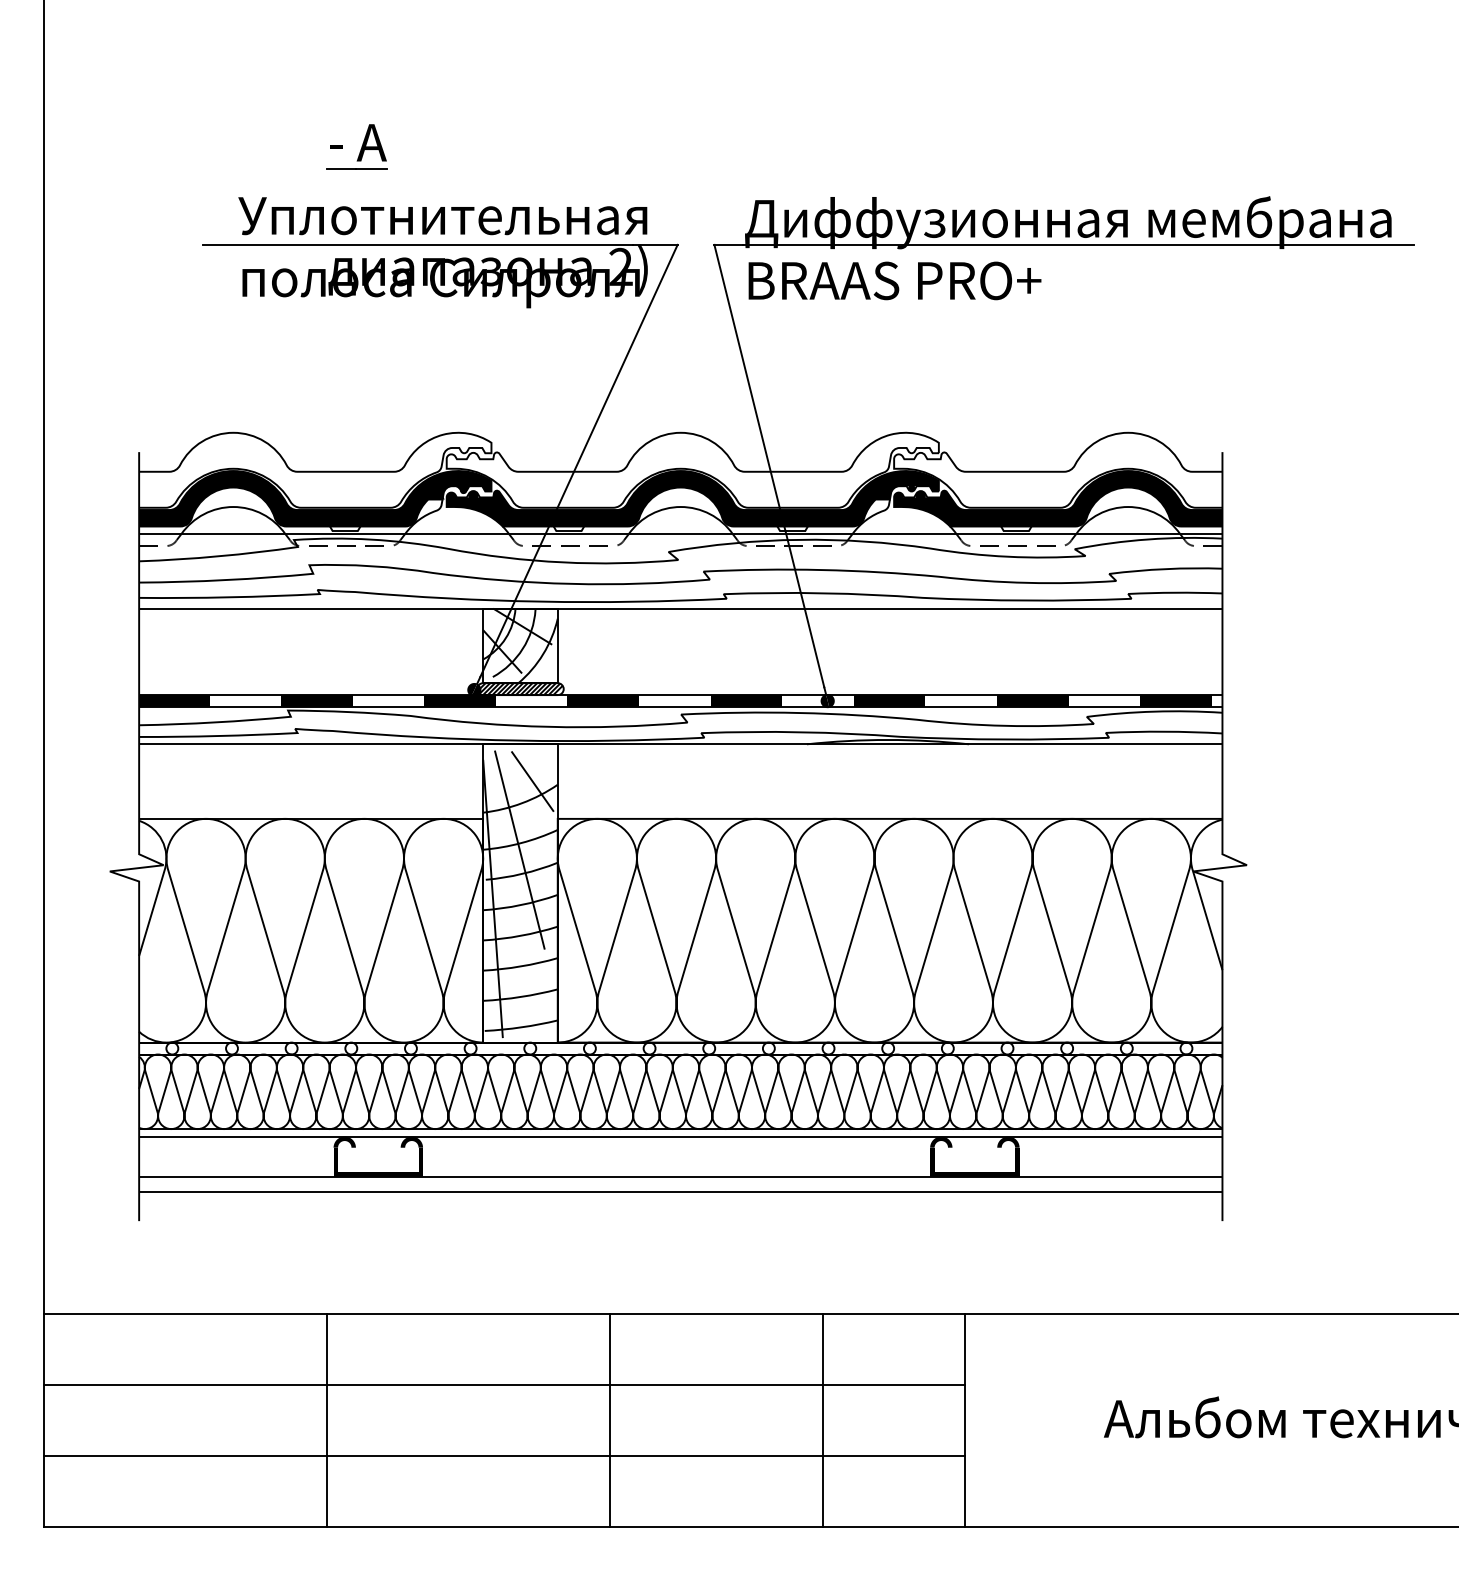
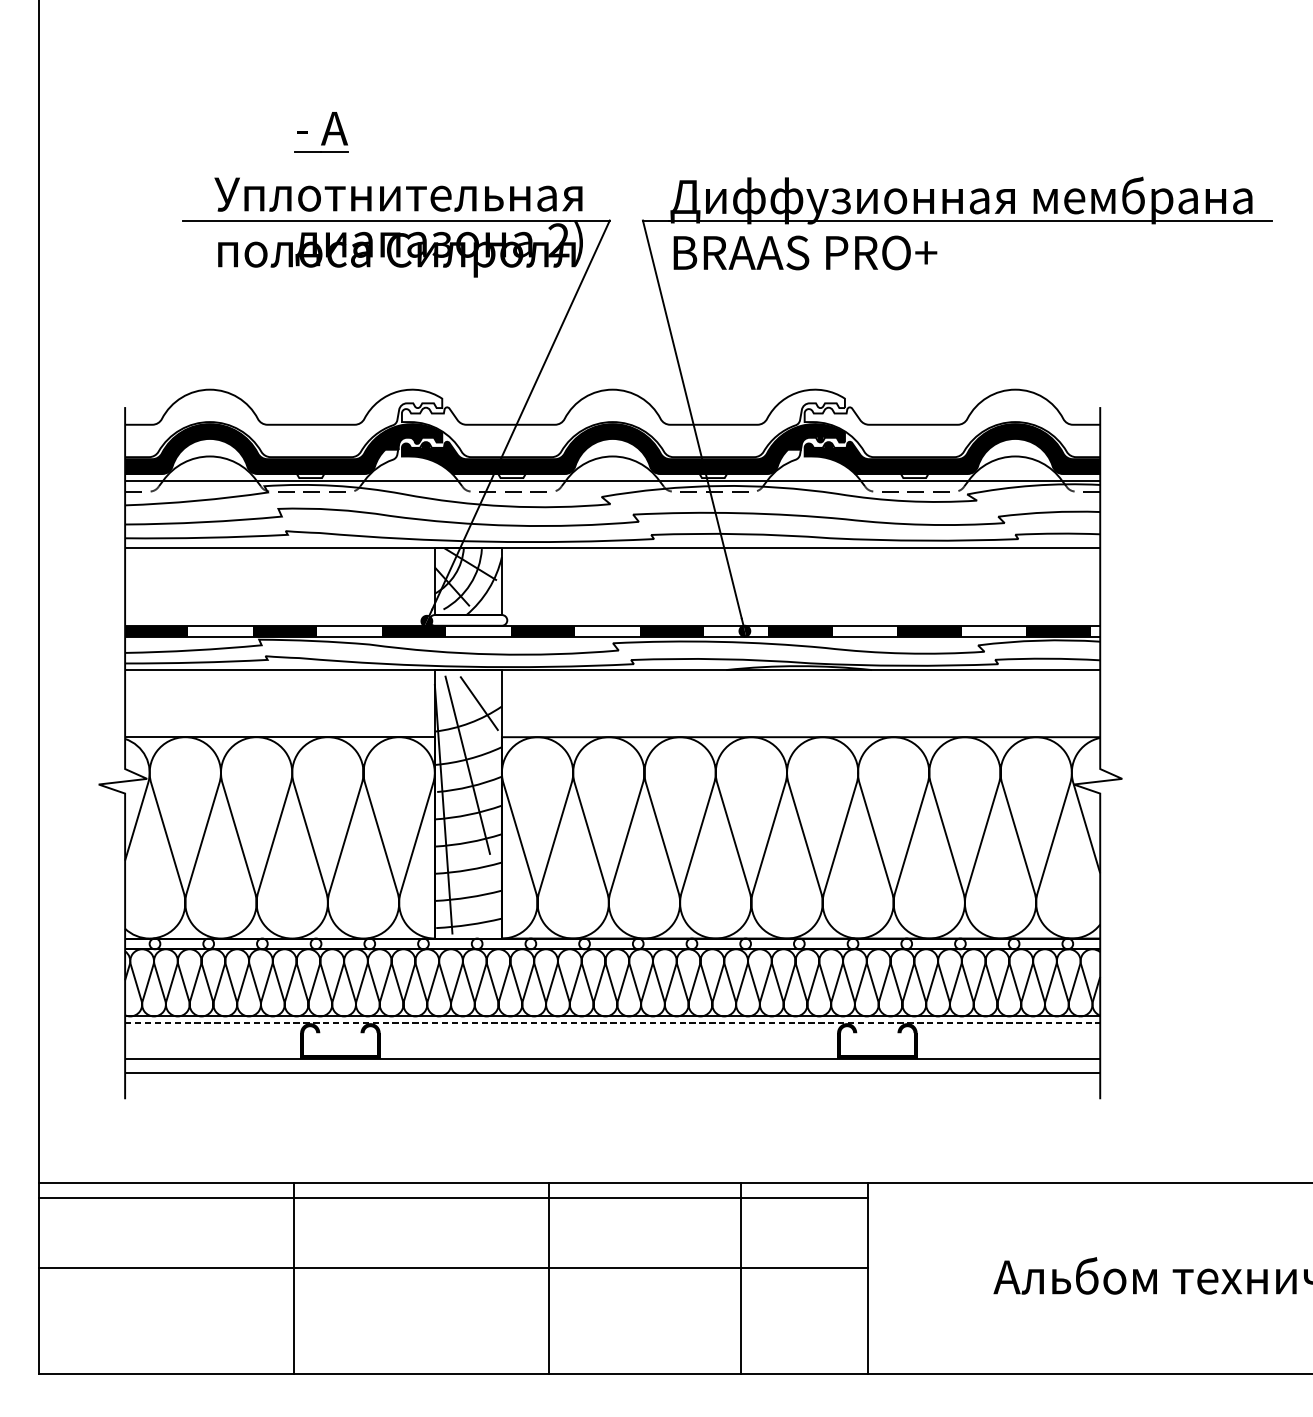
hatch: (519, 689) -> (467, 620), removed
line: (680, 1136) -> (612, 1023), solid -> dashed
line: (503, 1385) -> (453, 1198), moved
line: (503, 1455) -> (453, 1267), moved

